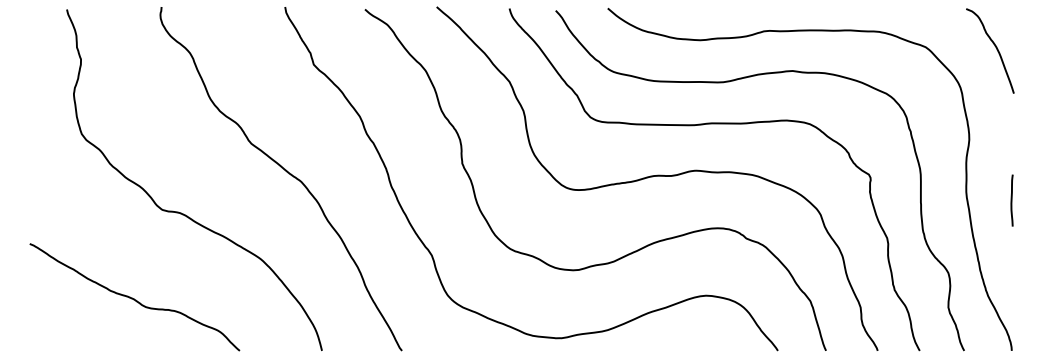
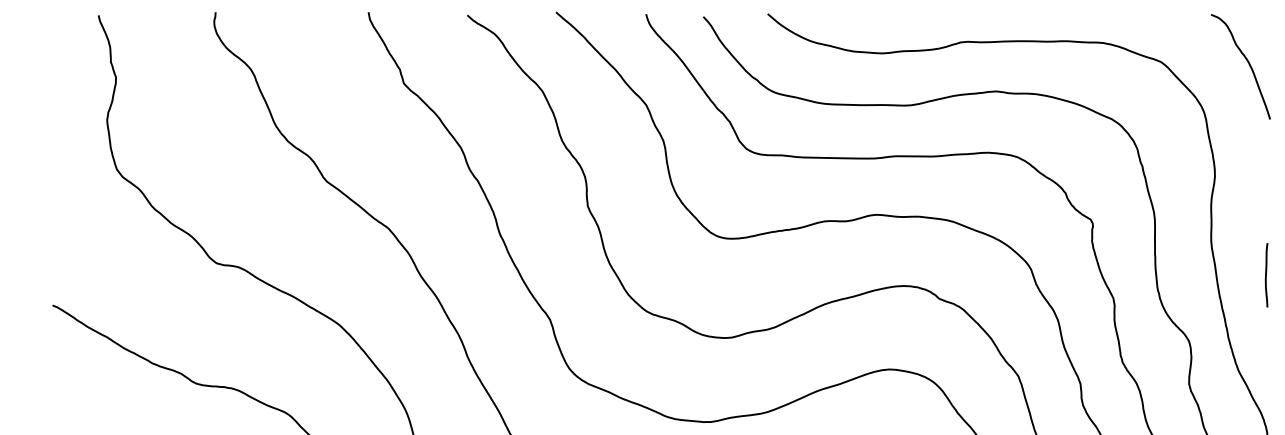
line: (1011, 200) -> (1265, 275), moved

